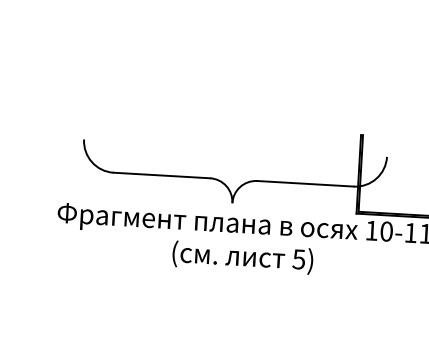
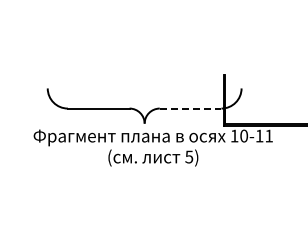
line: (305, 183) -> (190, 108), solid -> dashed

